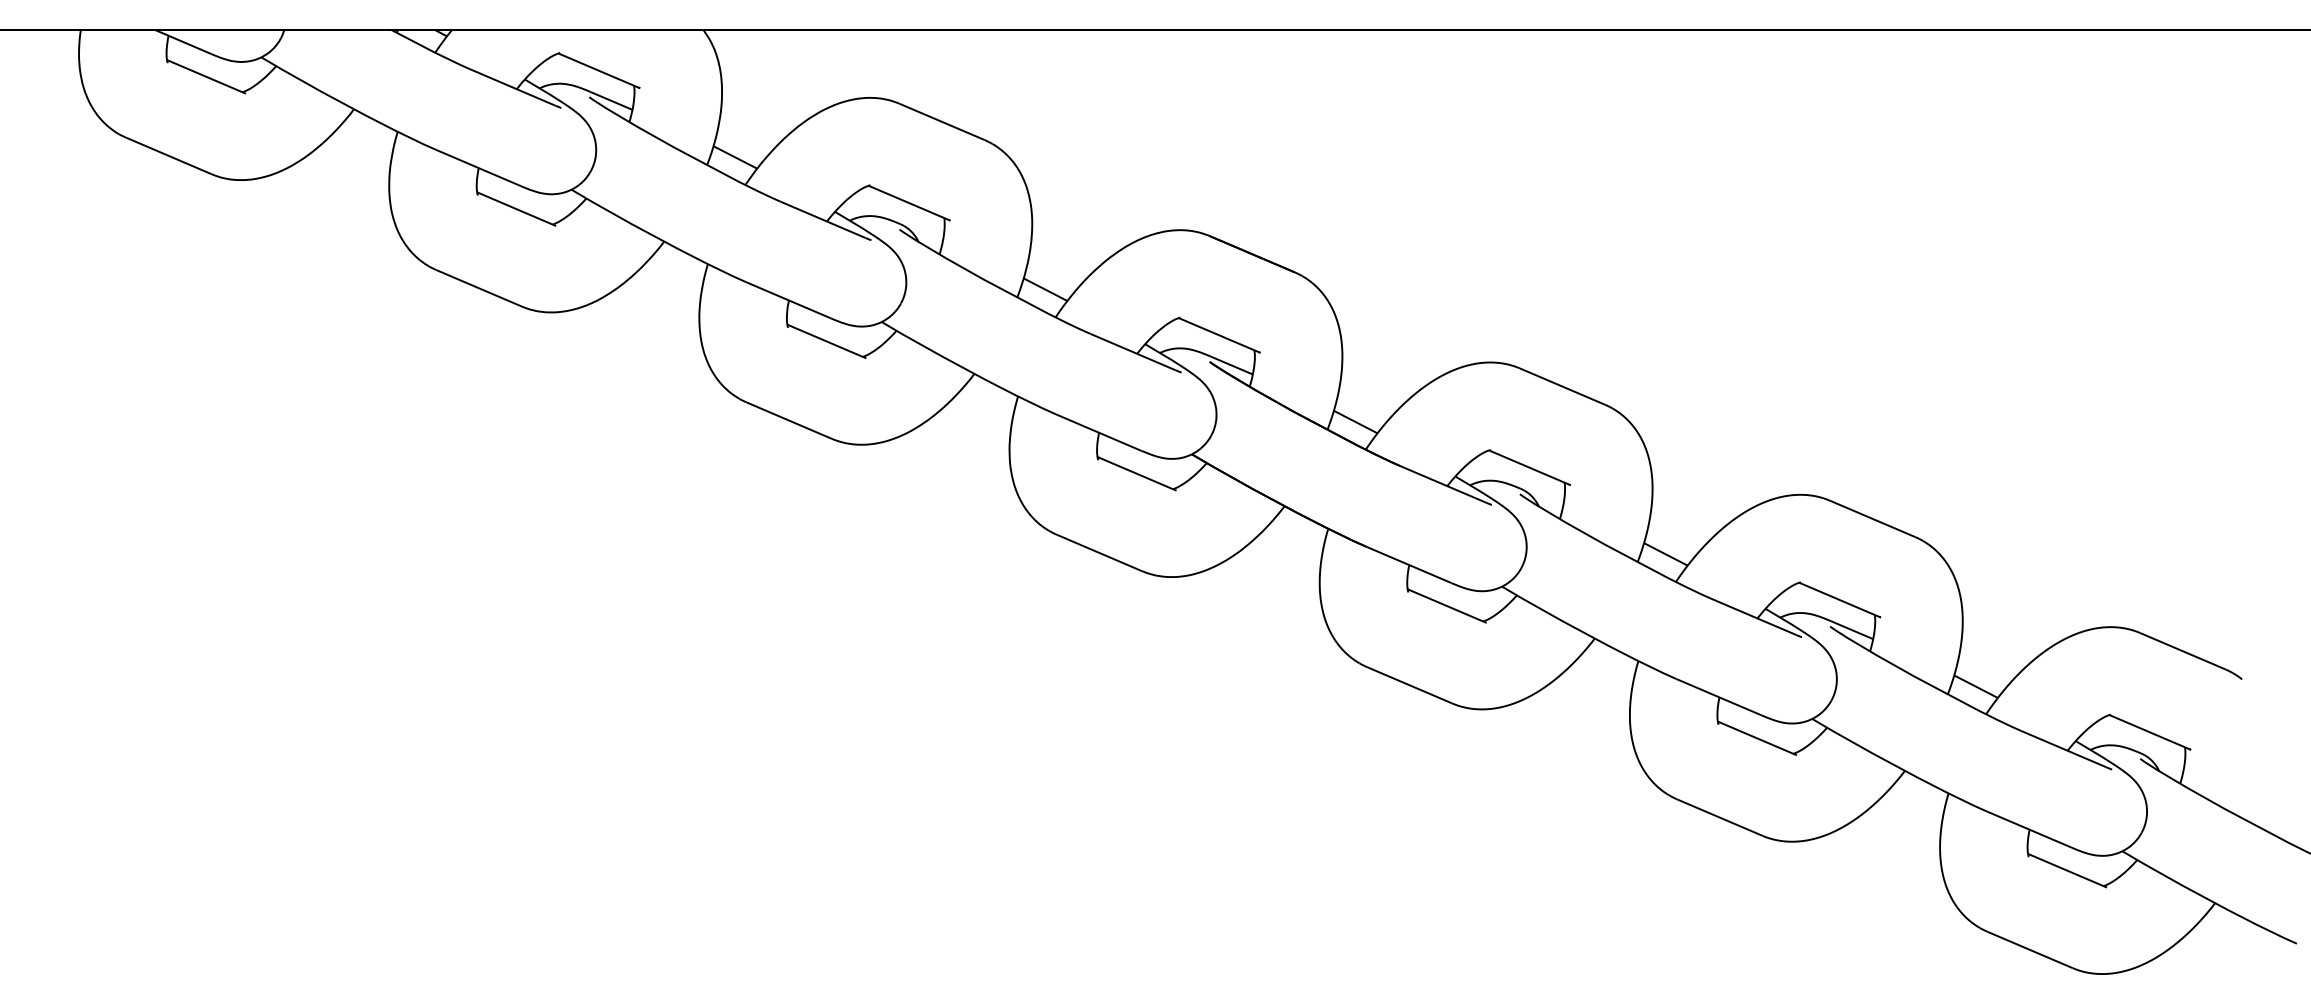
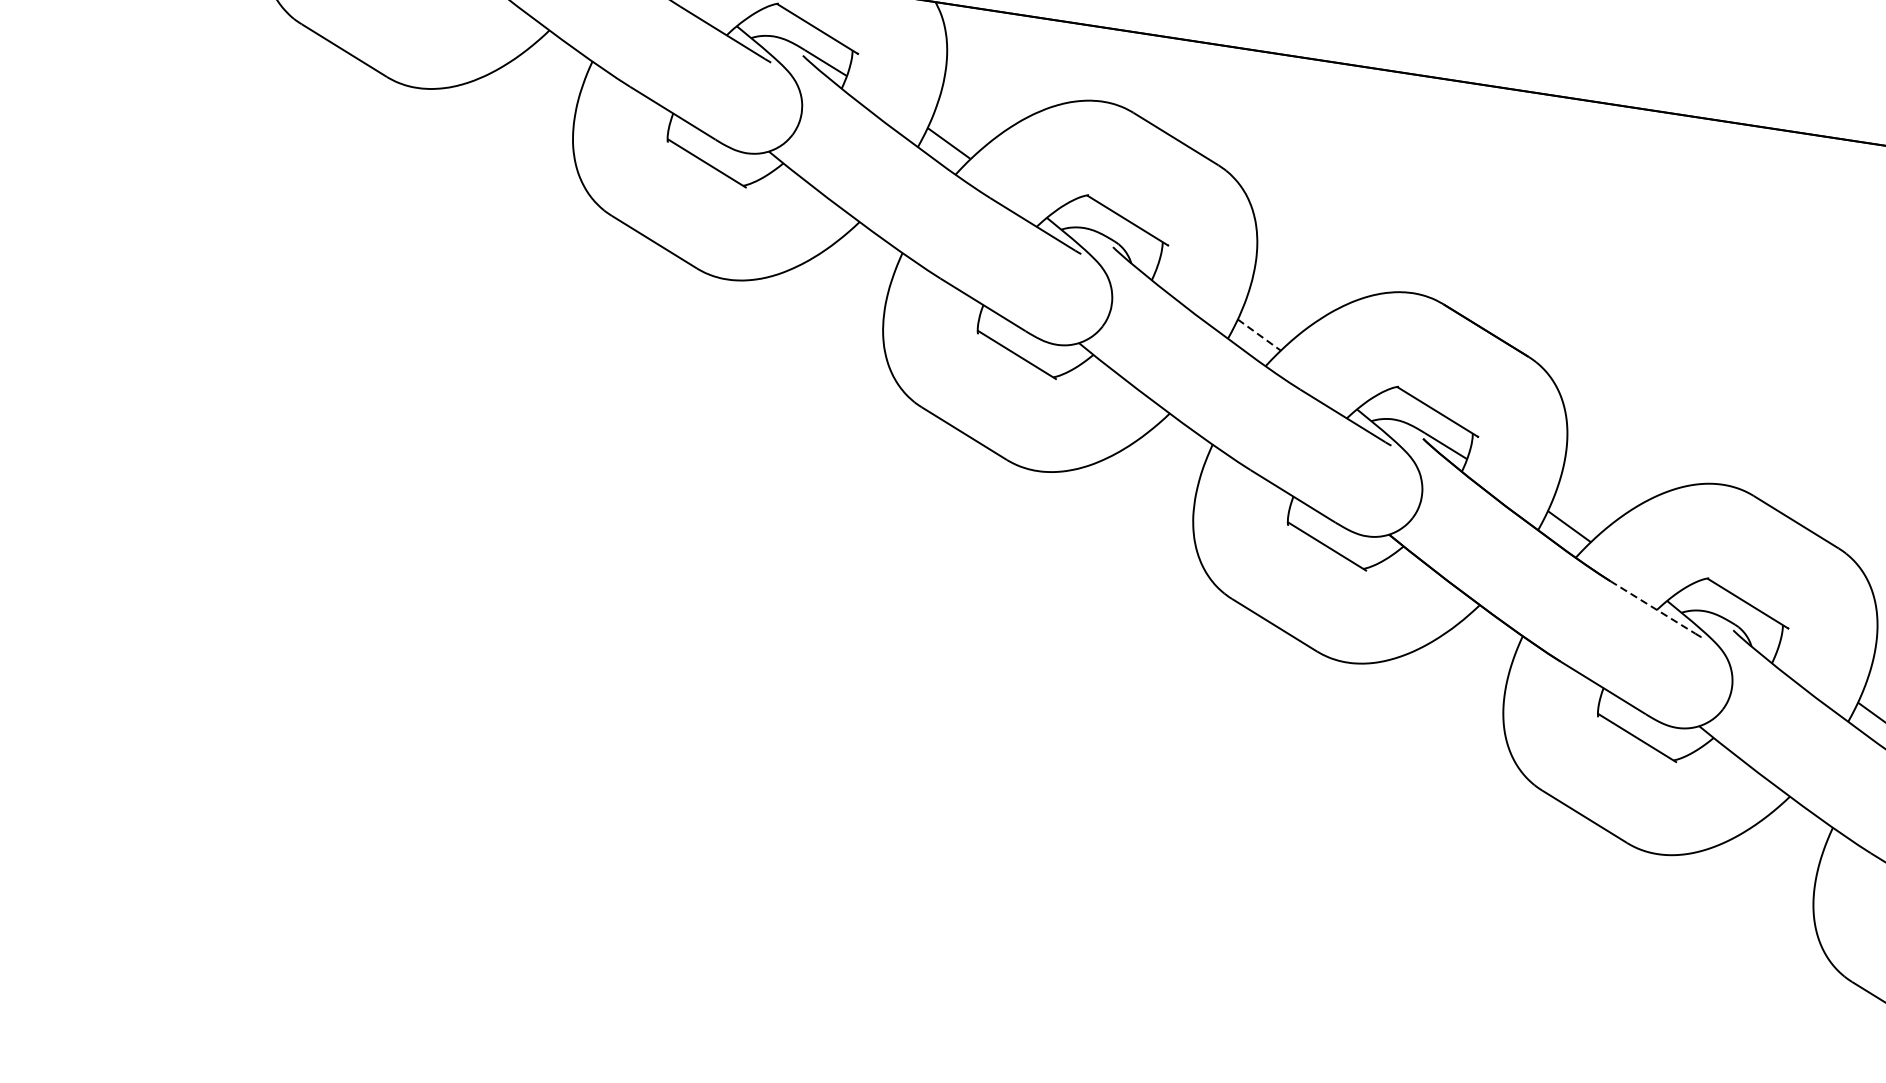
line: (1045, 289) -> (1259, 334), solid -> dashed
line: (1443, 484) -> (1653, 607), solid -> dashed

